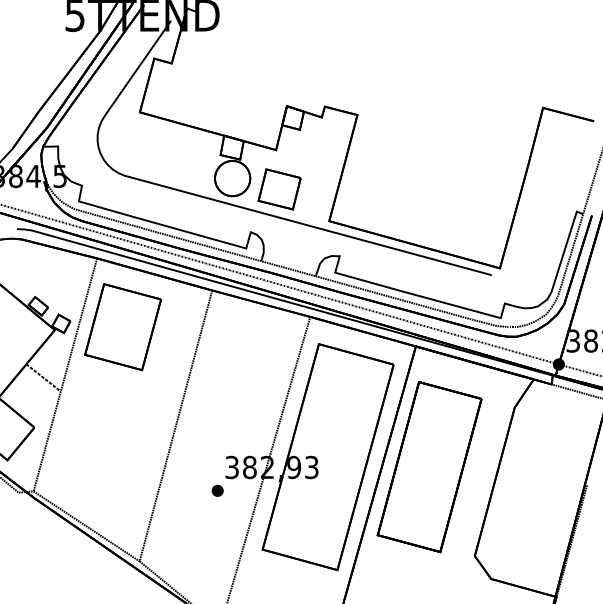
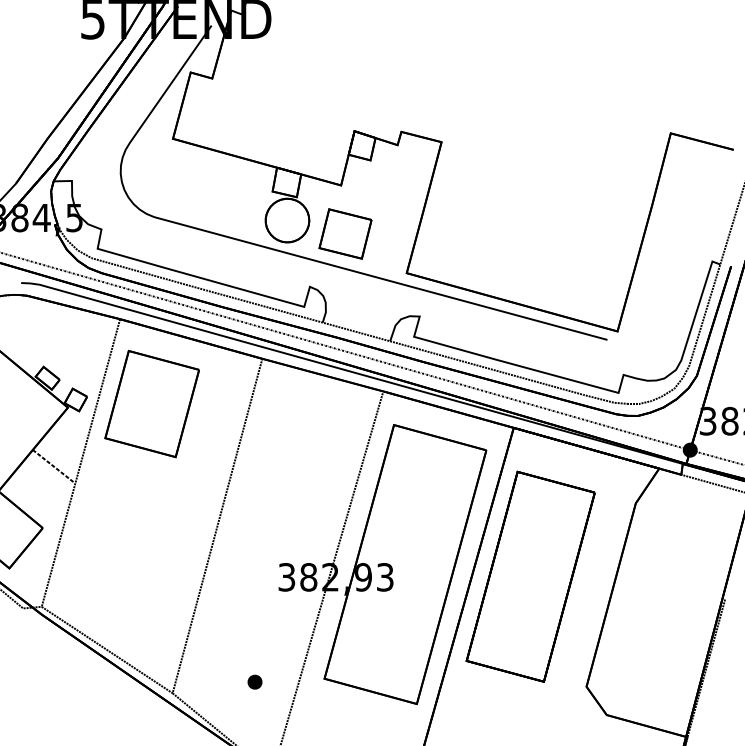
part: (217, 490) -> (254, 681), moved

